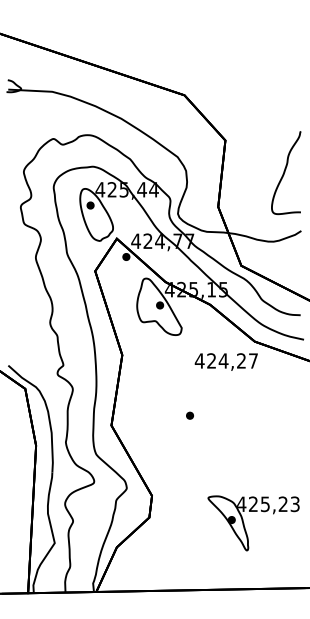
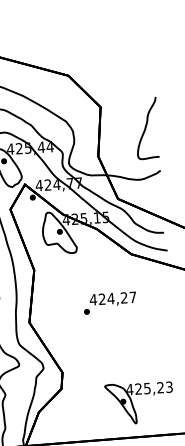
text: (225, 361) -> (112, 299), moved
part: (245, 527) -> (133, 406), moved

